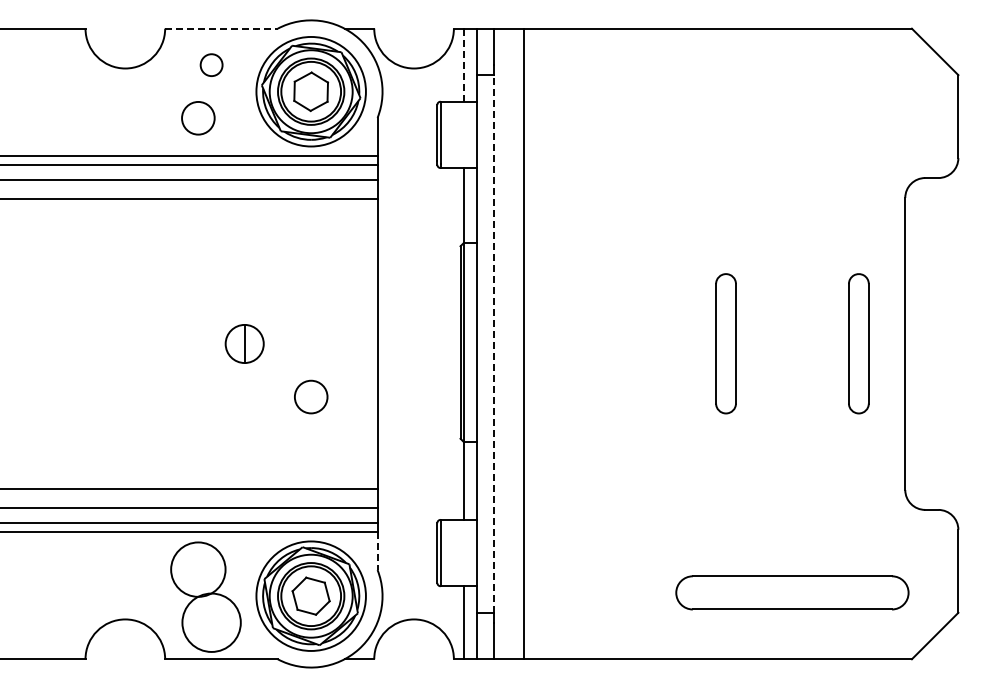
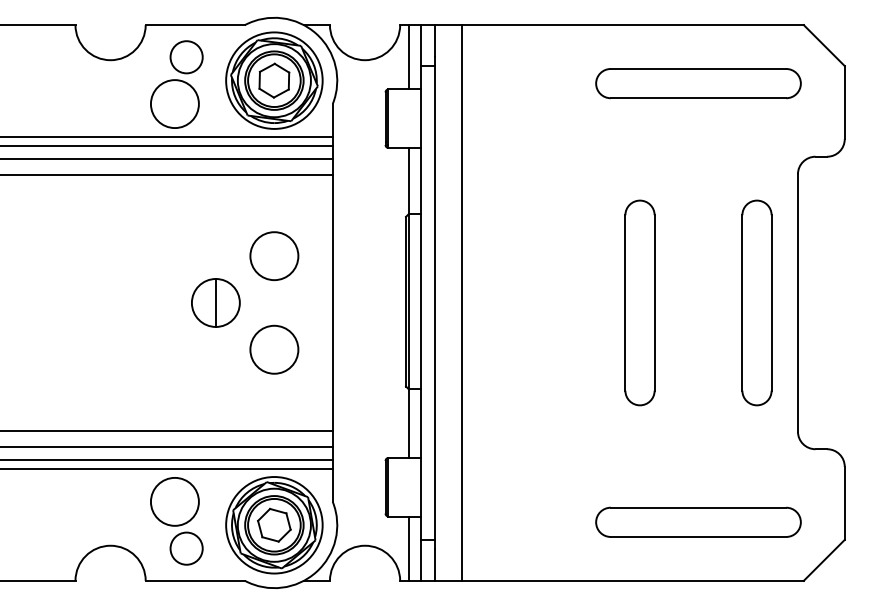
line: (221, 28) -> (195, 24), dashed -> solid
circle: (211, 64) -> (186, 56), size x1.67
line: (463, 65) -> (408, 57), dashed -> solid
part: (792, 94) -> (698, 83), added
circle: (198, 118) -> (175, 104), size x1.67
circle: (311, 290) -> (274, 255), added
part: (244, 343) -> (215, 302), size x1.43
line: (493, 343) -> (435, 302), dashed -> solid
part: (725, 343) -> (639, 302), size x1.67
part: (858, 343) -> (756, 302), size x1.67
circle: (310, 396) -> (273, 349), size x1.67
line: (377, 551) -> (332, 485), dashed -> solid
circle: (211, 622) -> (186, 548), size x0.62

